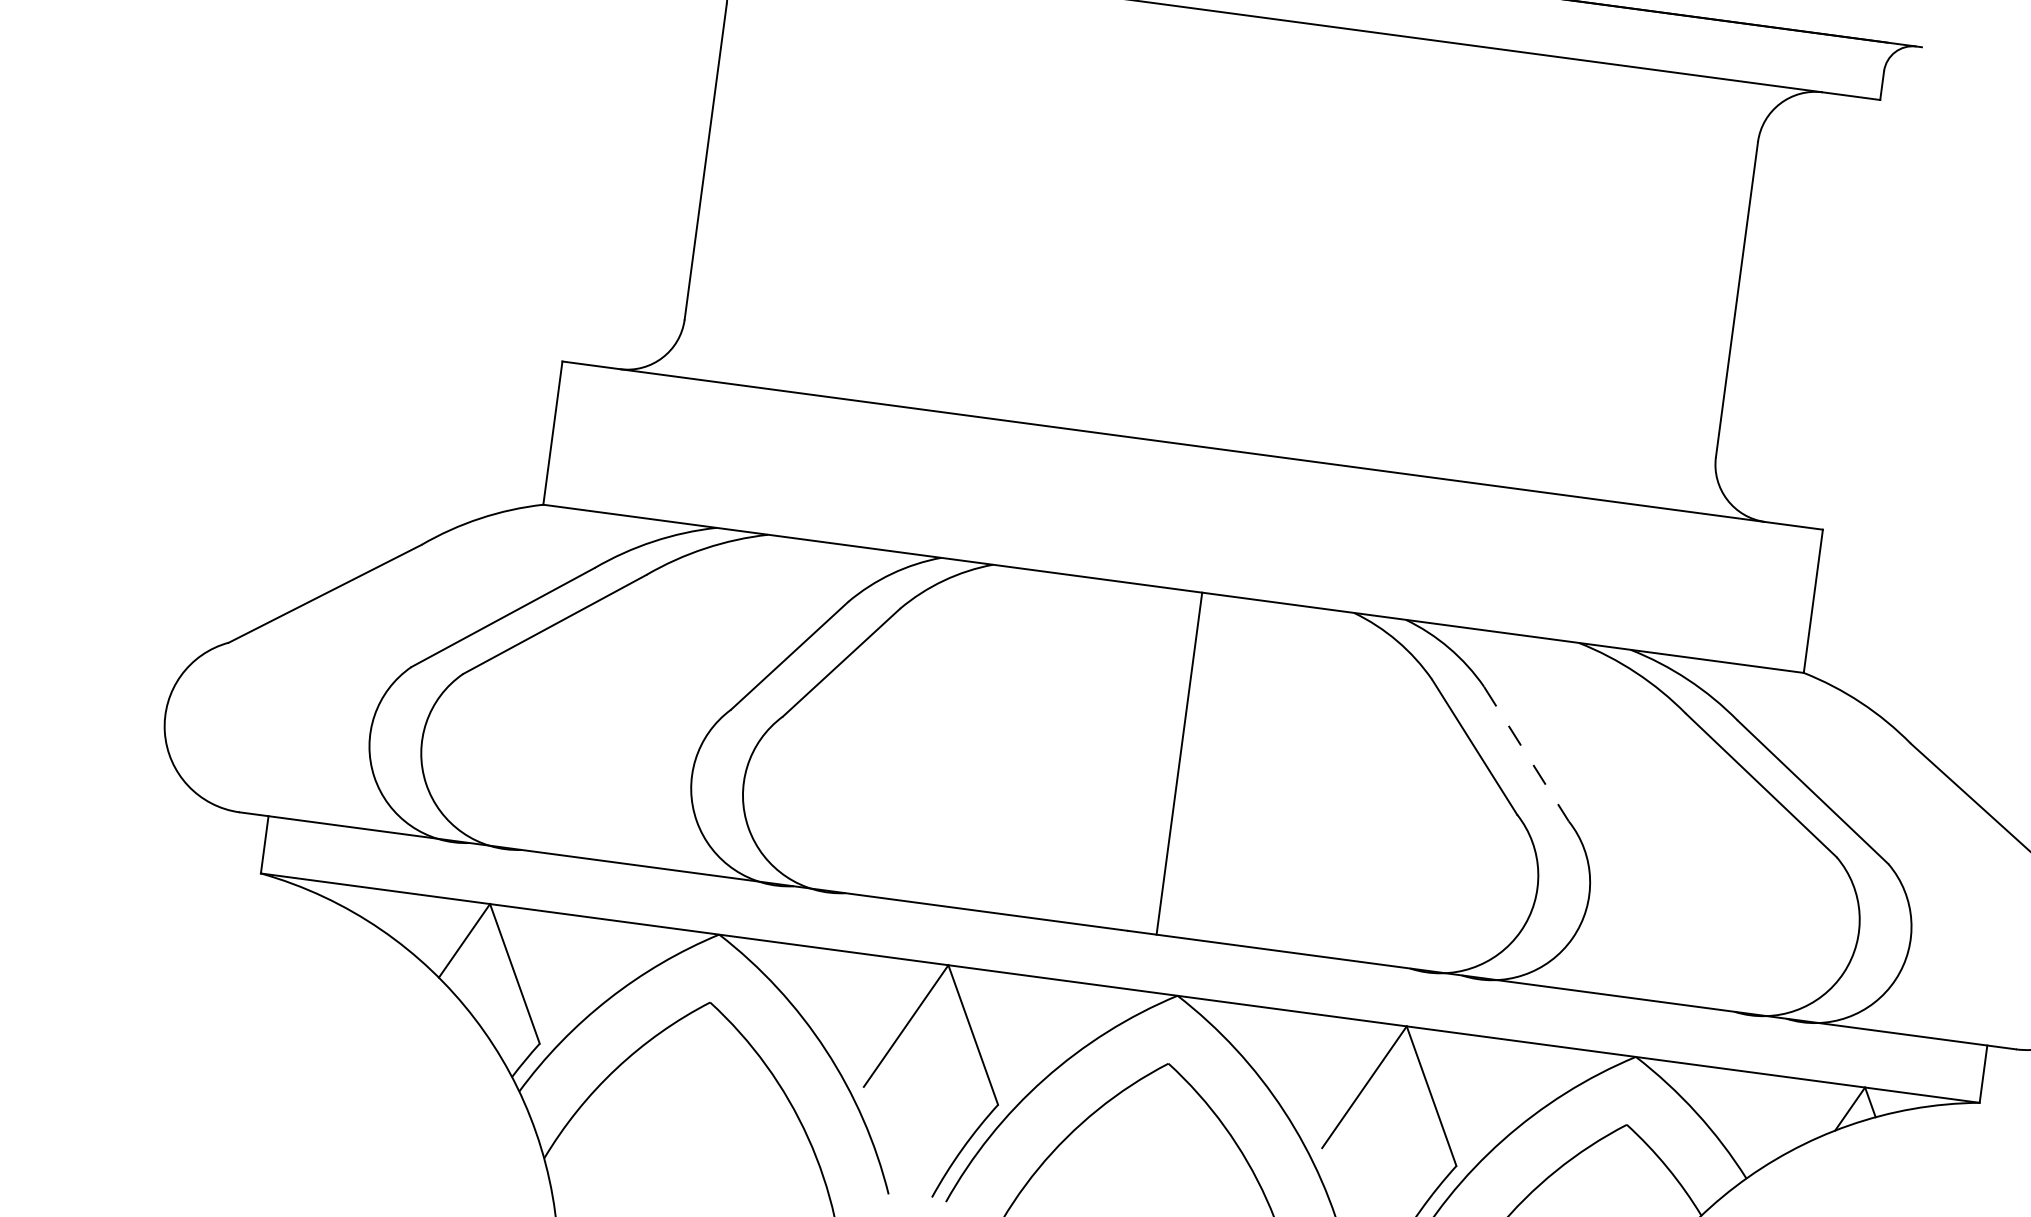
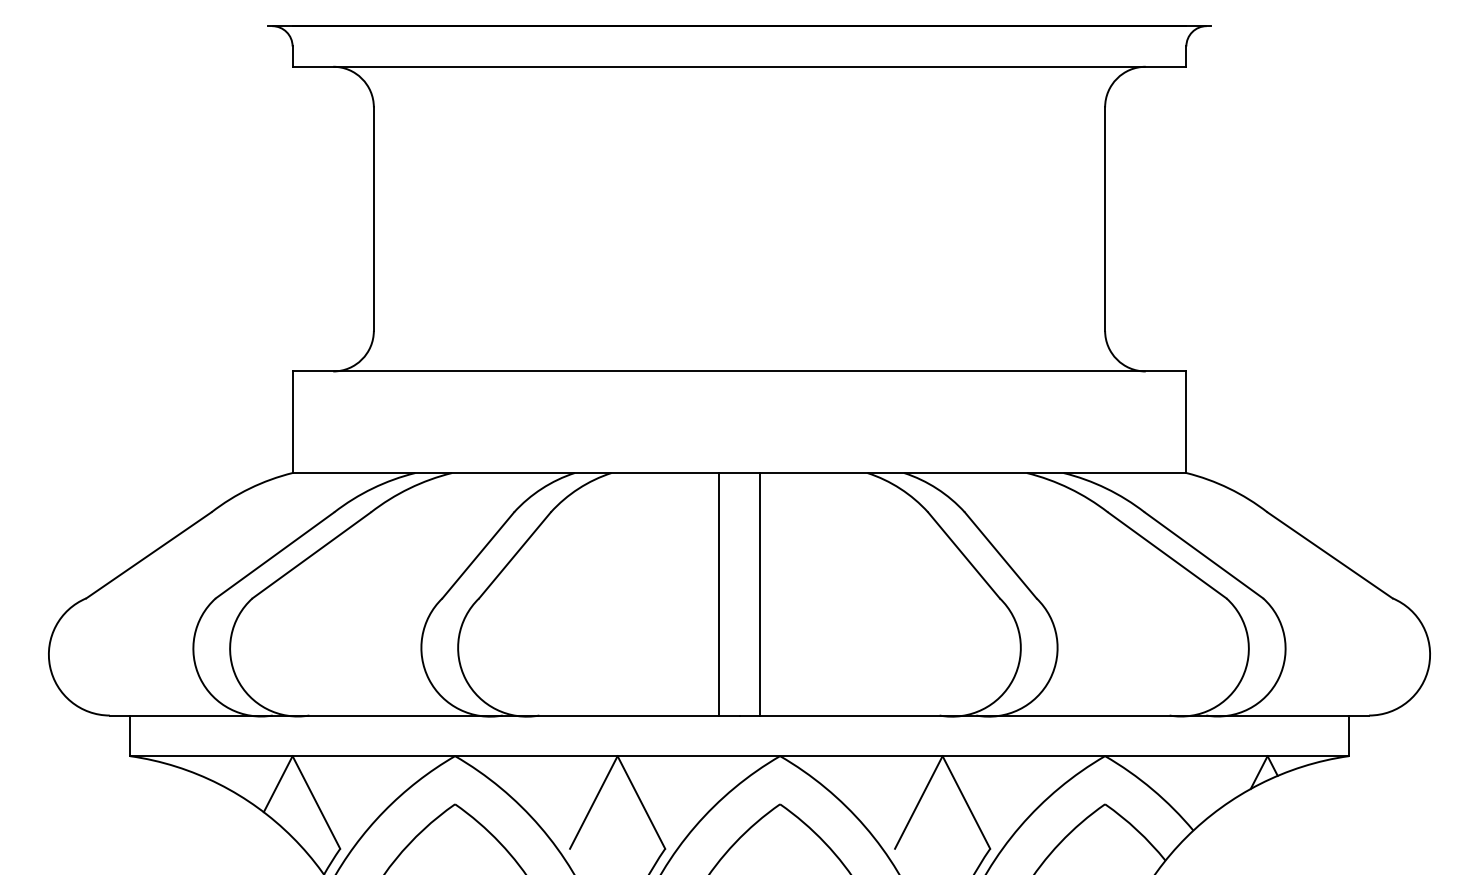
line: (1526, 754) -> (1000, 555), dashed -> solid
line: (1122, 756) -> (719, 594), added

